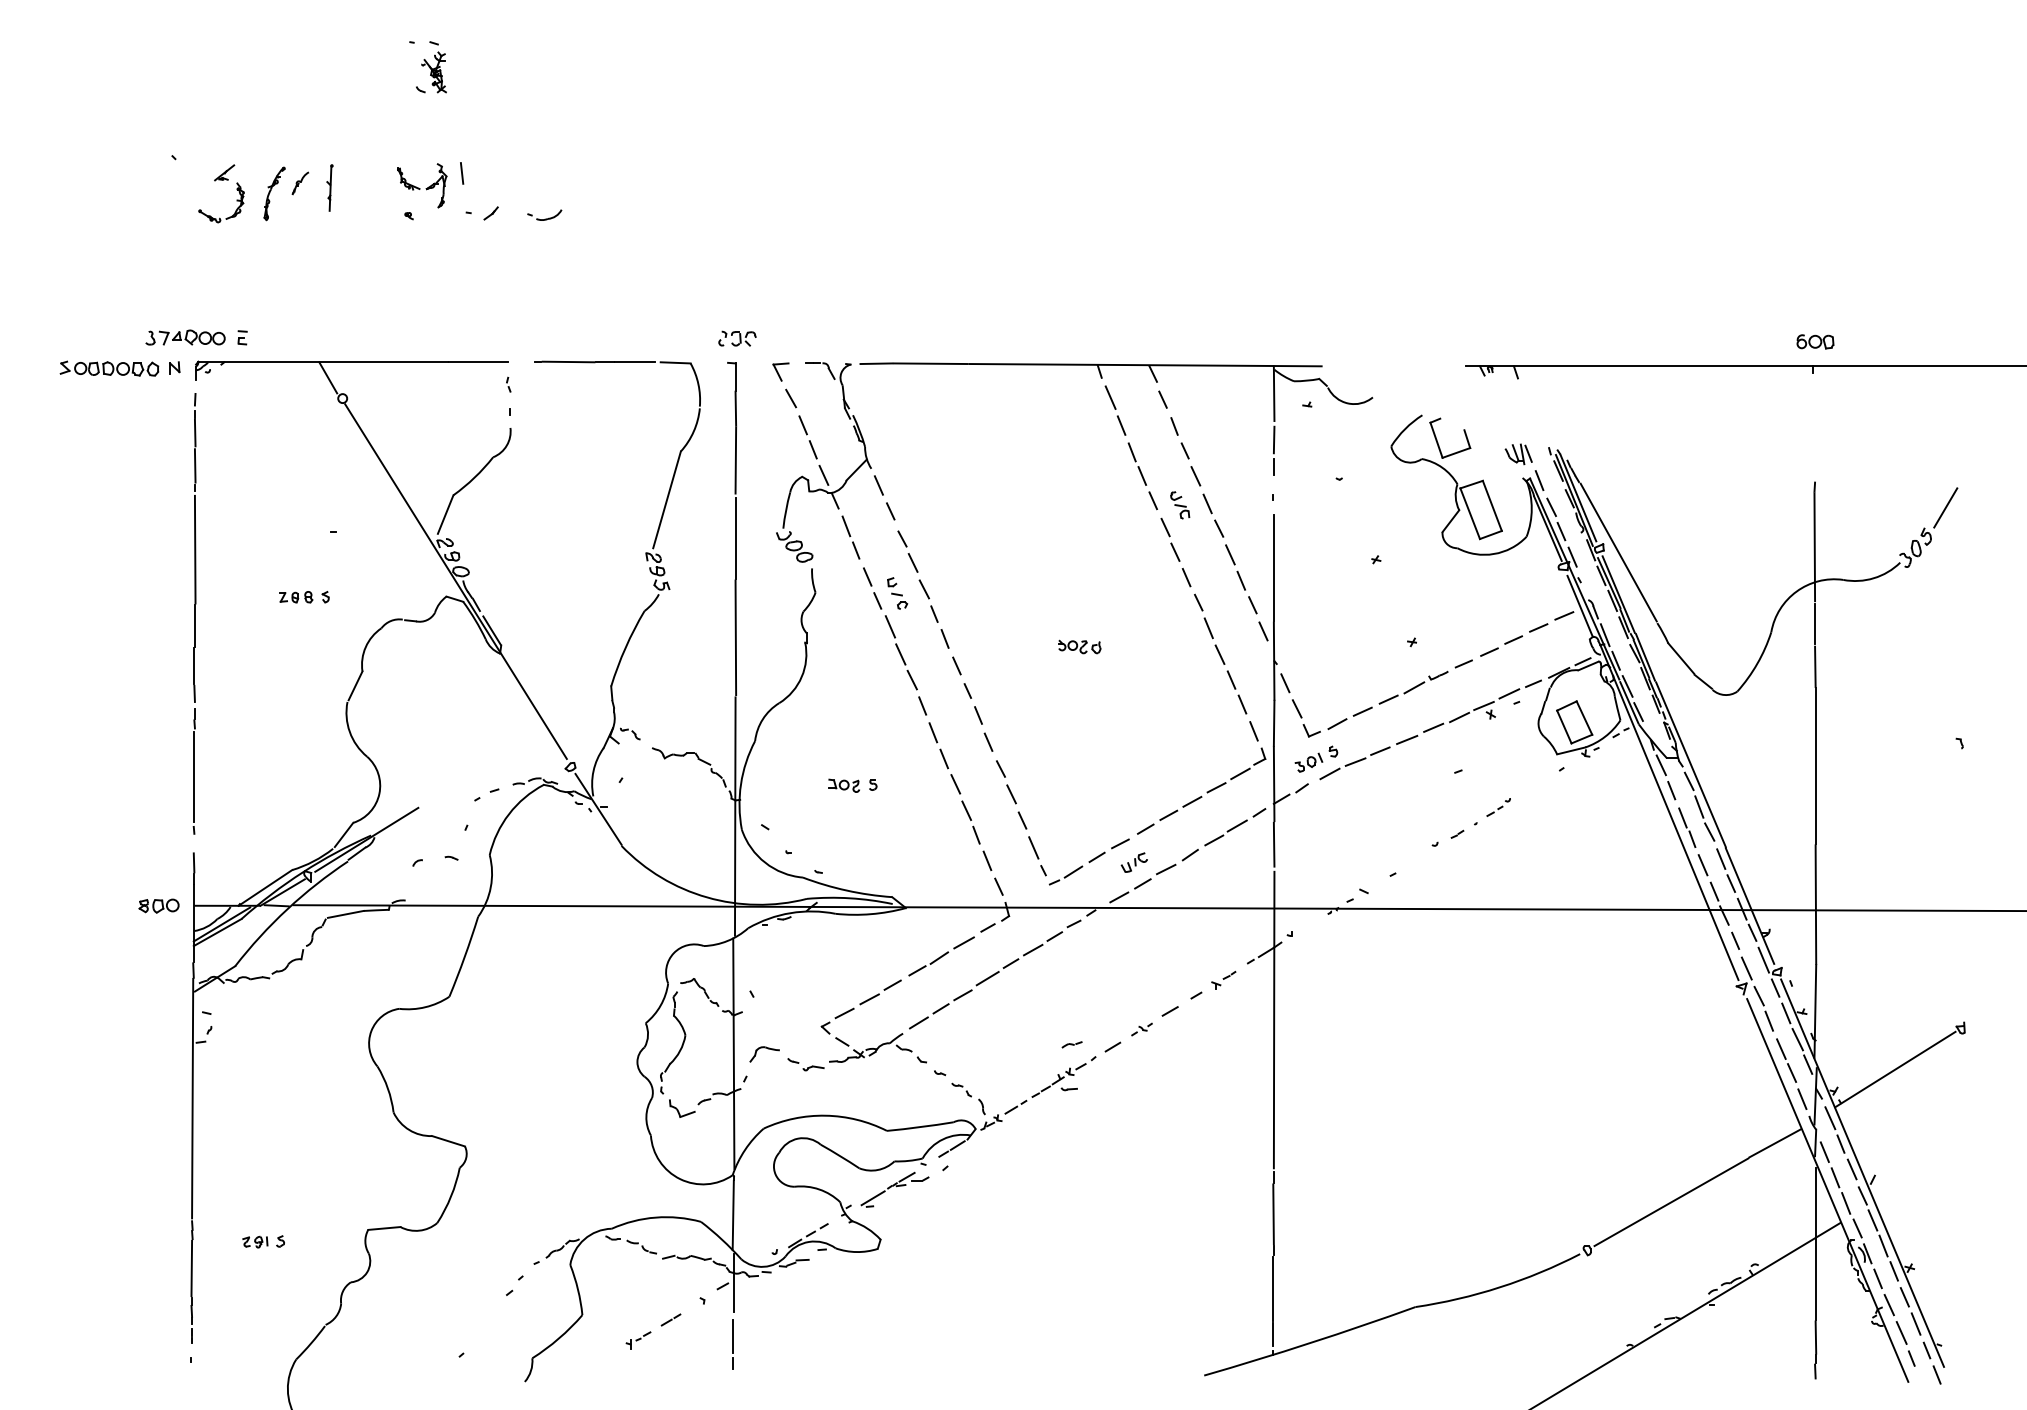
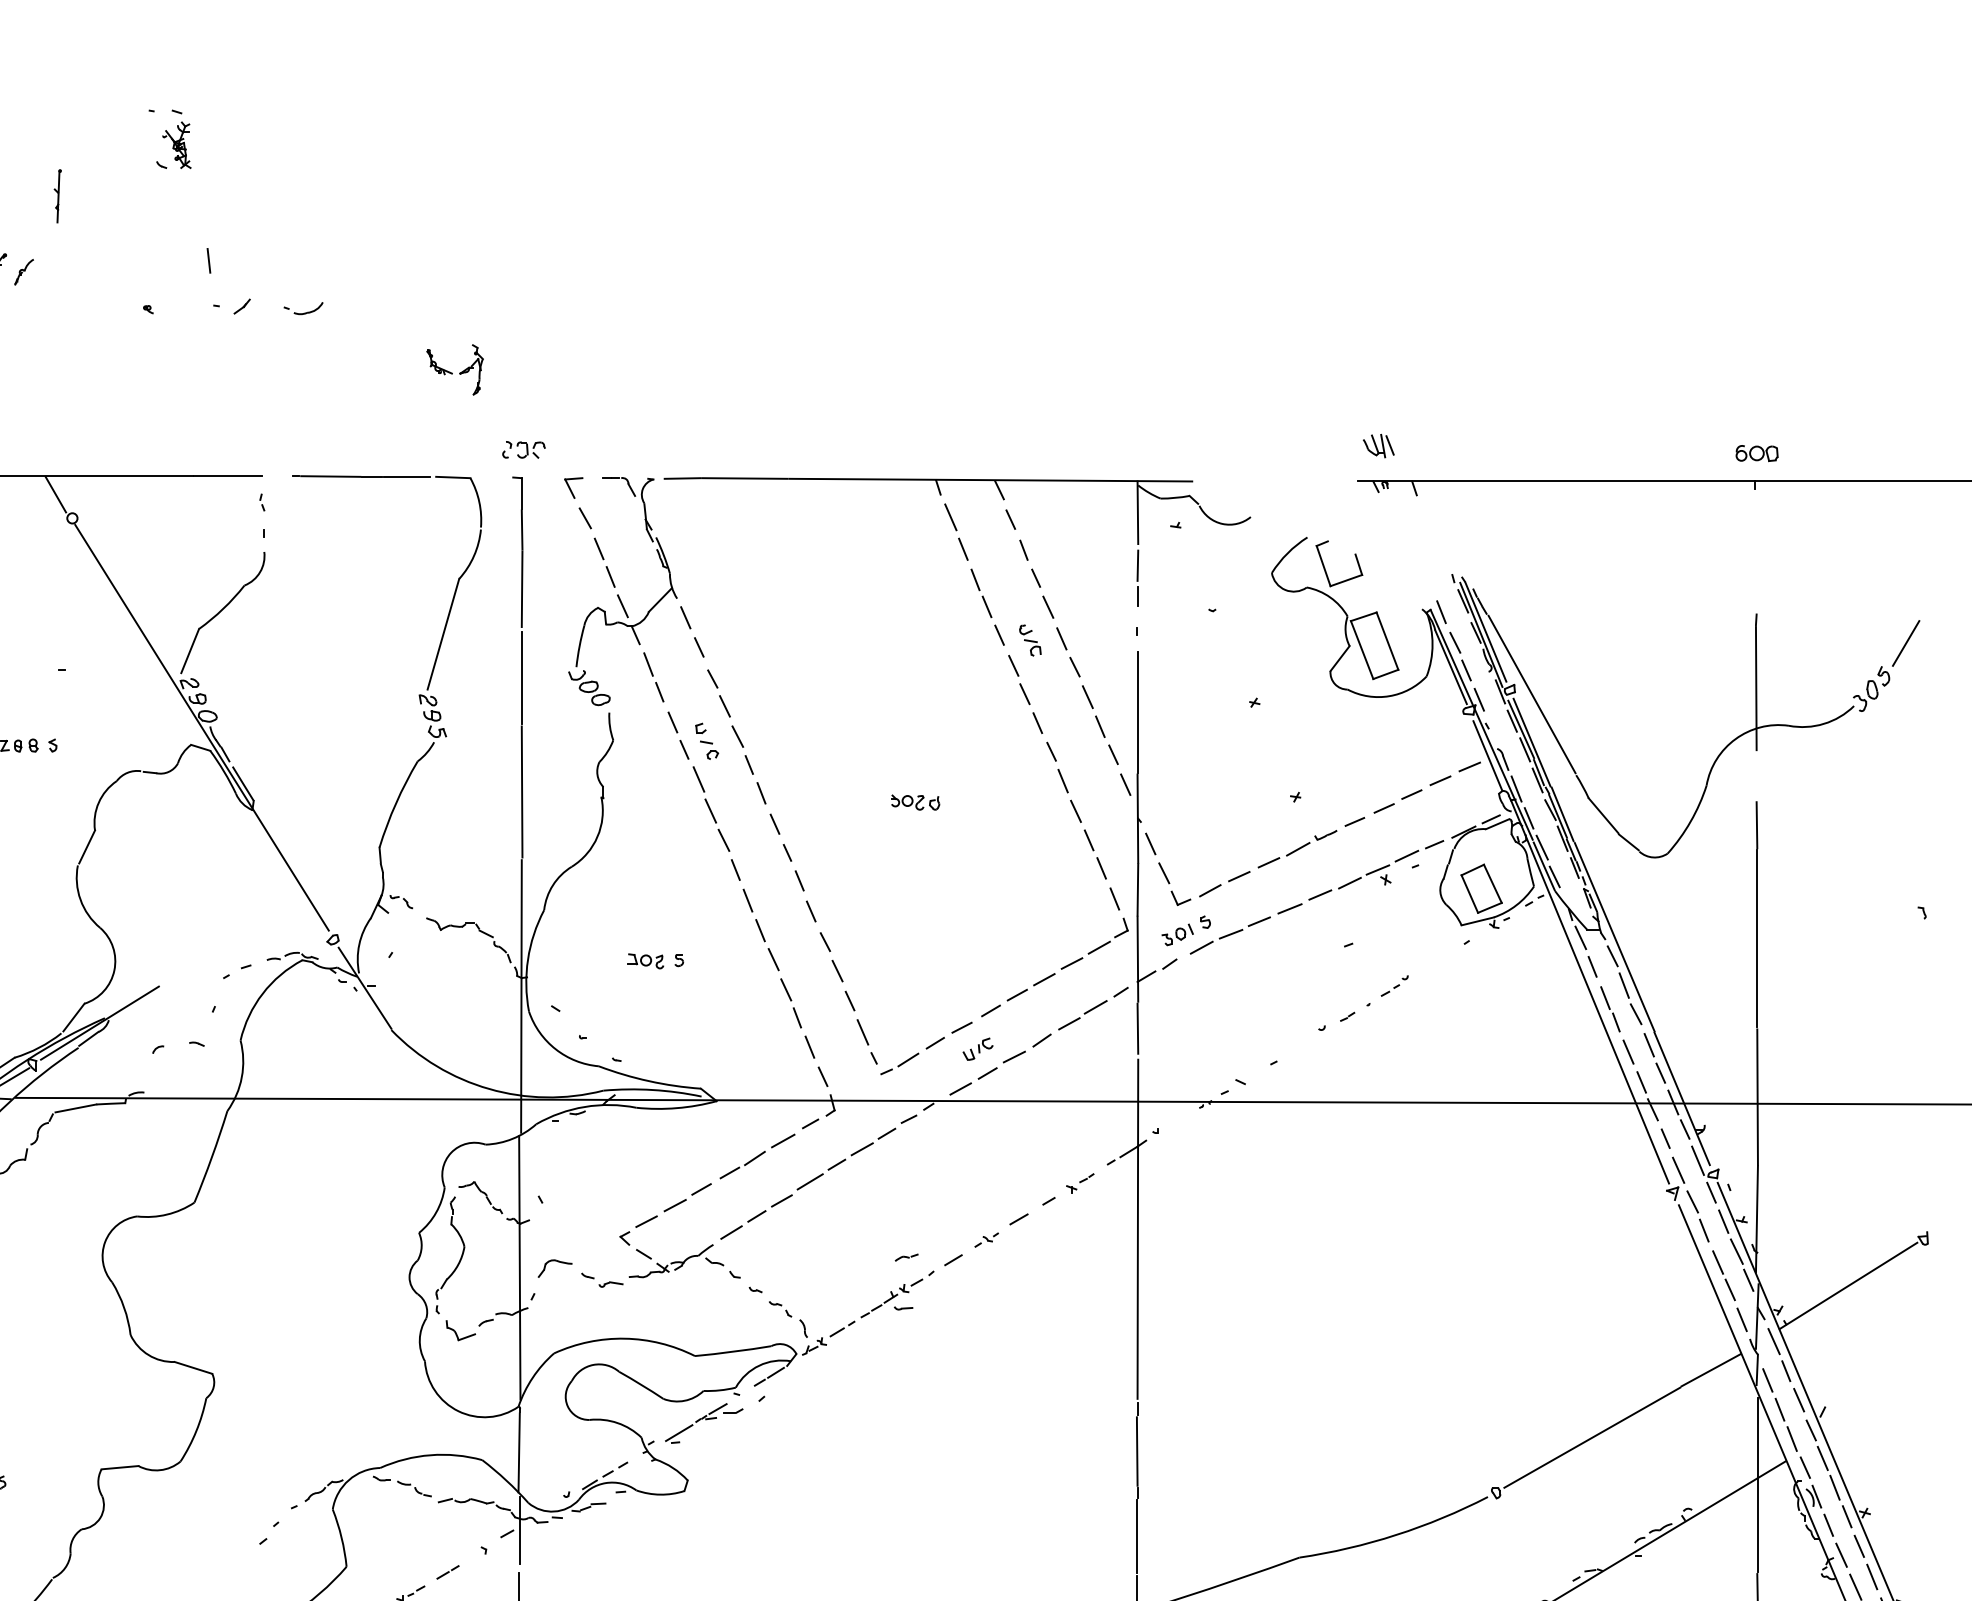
part: (422, 185) -> (455, 369), moved
part: (329, 187) -> (57, 195), moved
part: (1518, 454) -> (1378, 446), moved
line: (1815, 623) -> (1757, 775), removed

